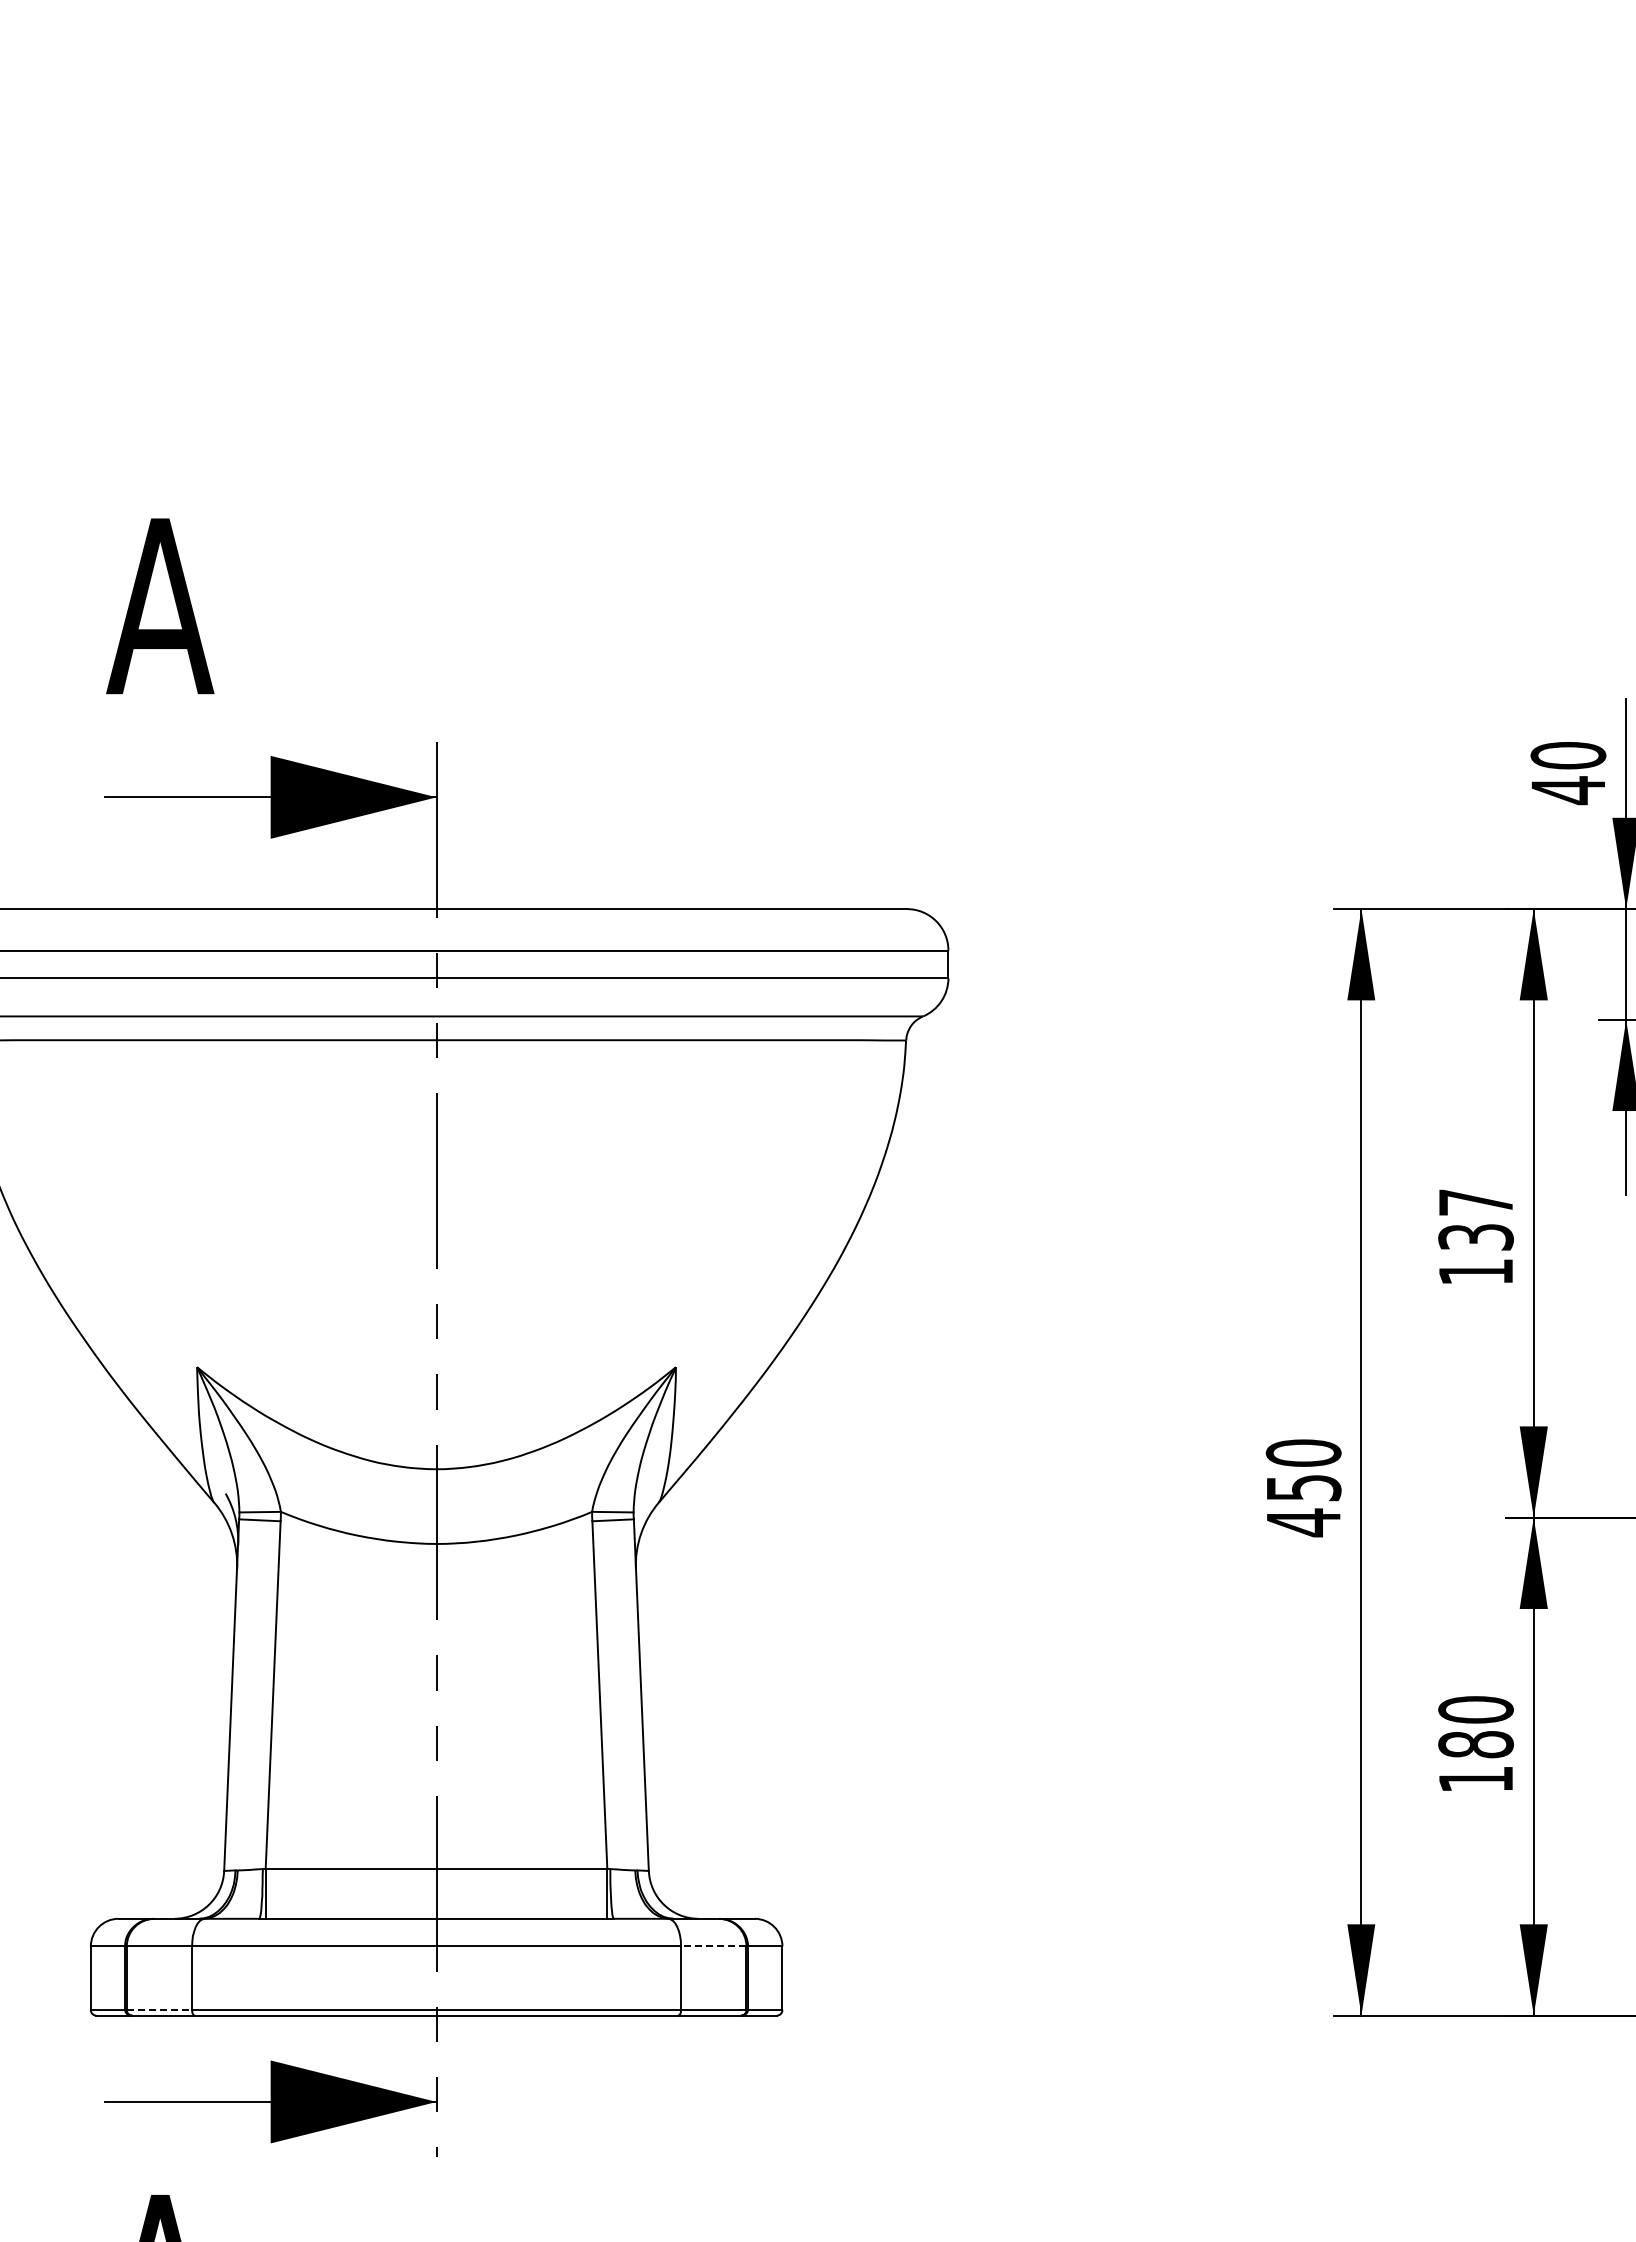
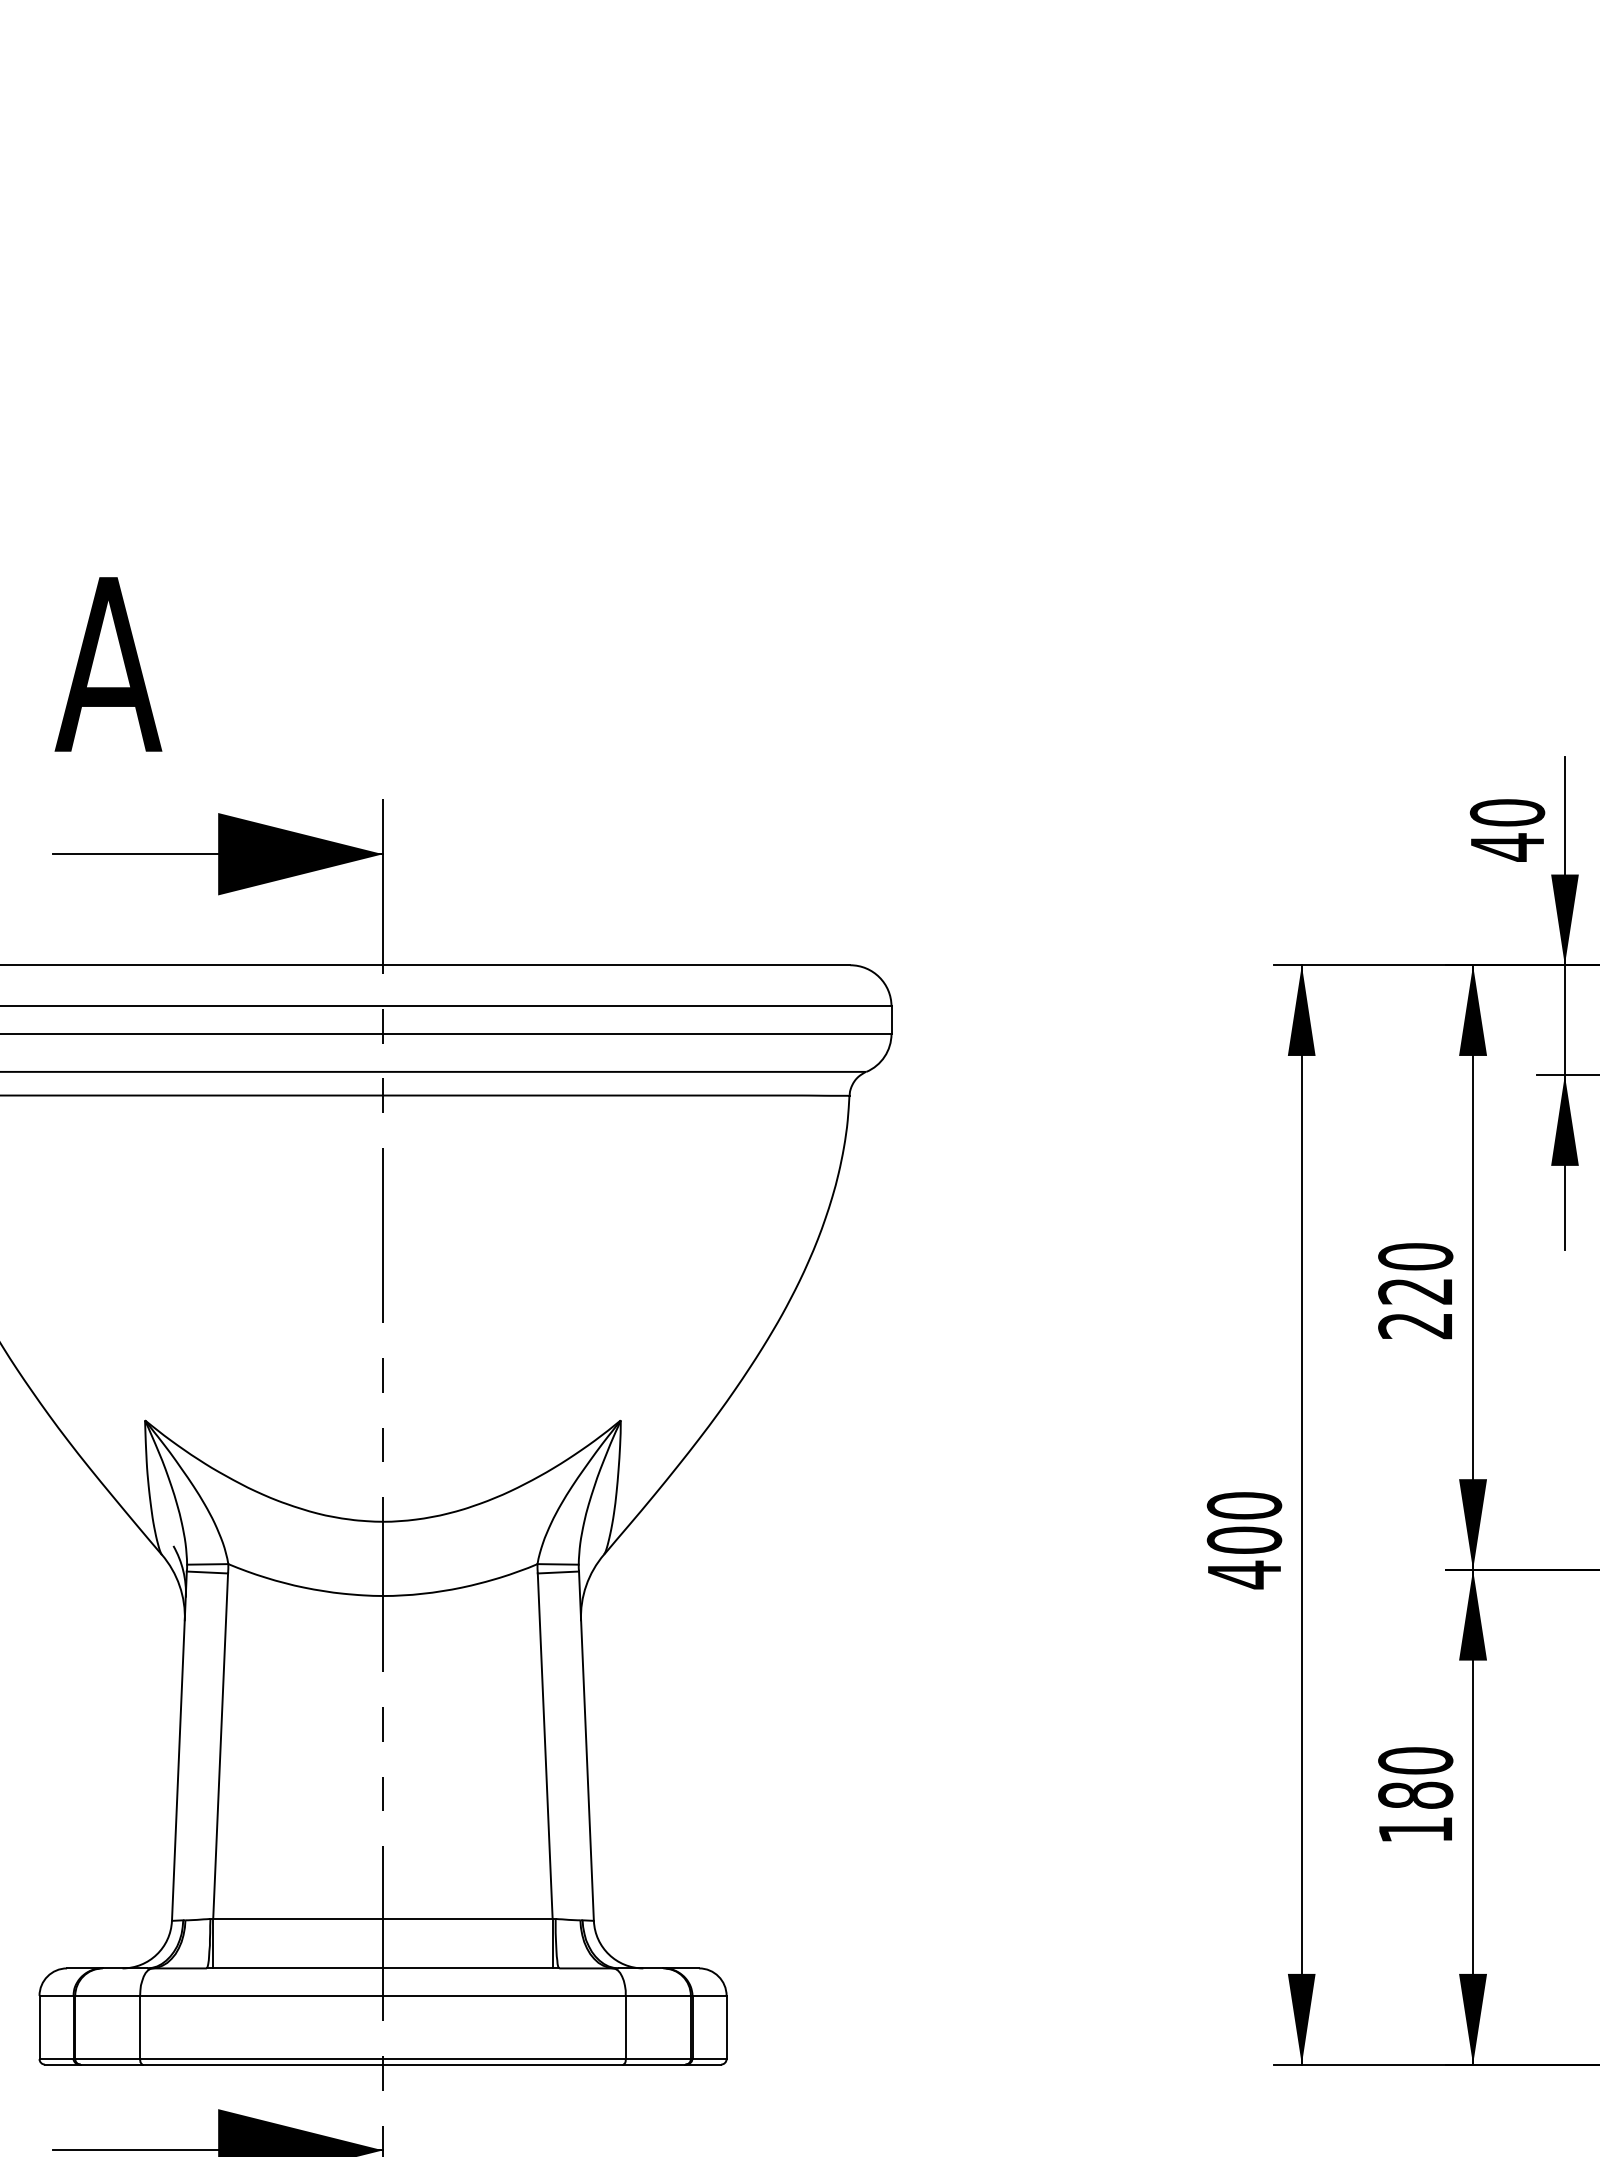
text: (1475, 1236) -> (1415, 1290), 137 -> 220
text: (1303, 1487) -> (1244, 1539), 450 -> 400
line: (713, 1946) -> (658, 1995), dashed -> solid
line: (159, 2010) -> (107, 2059), dashed -> solid

